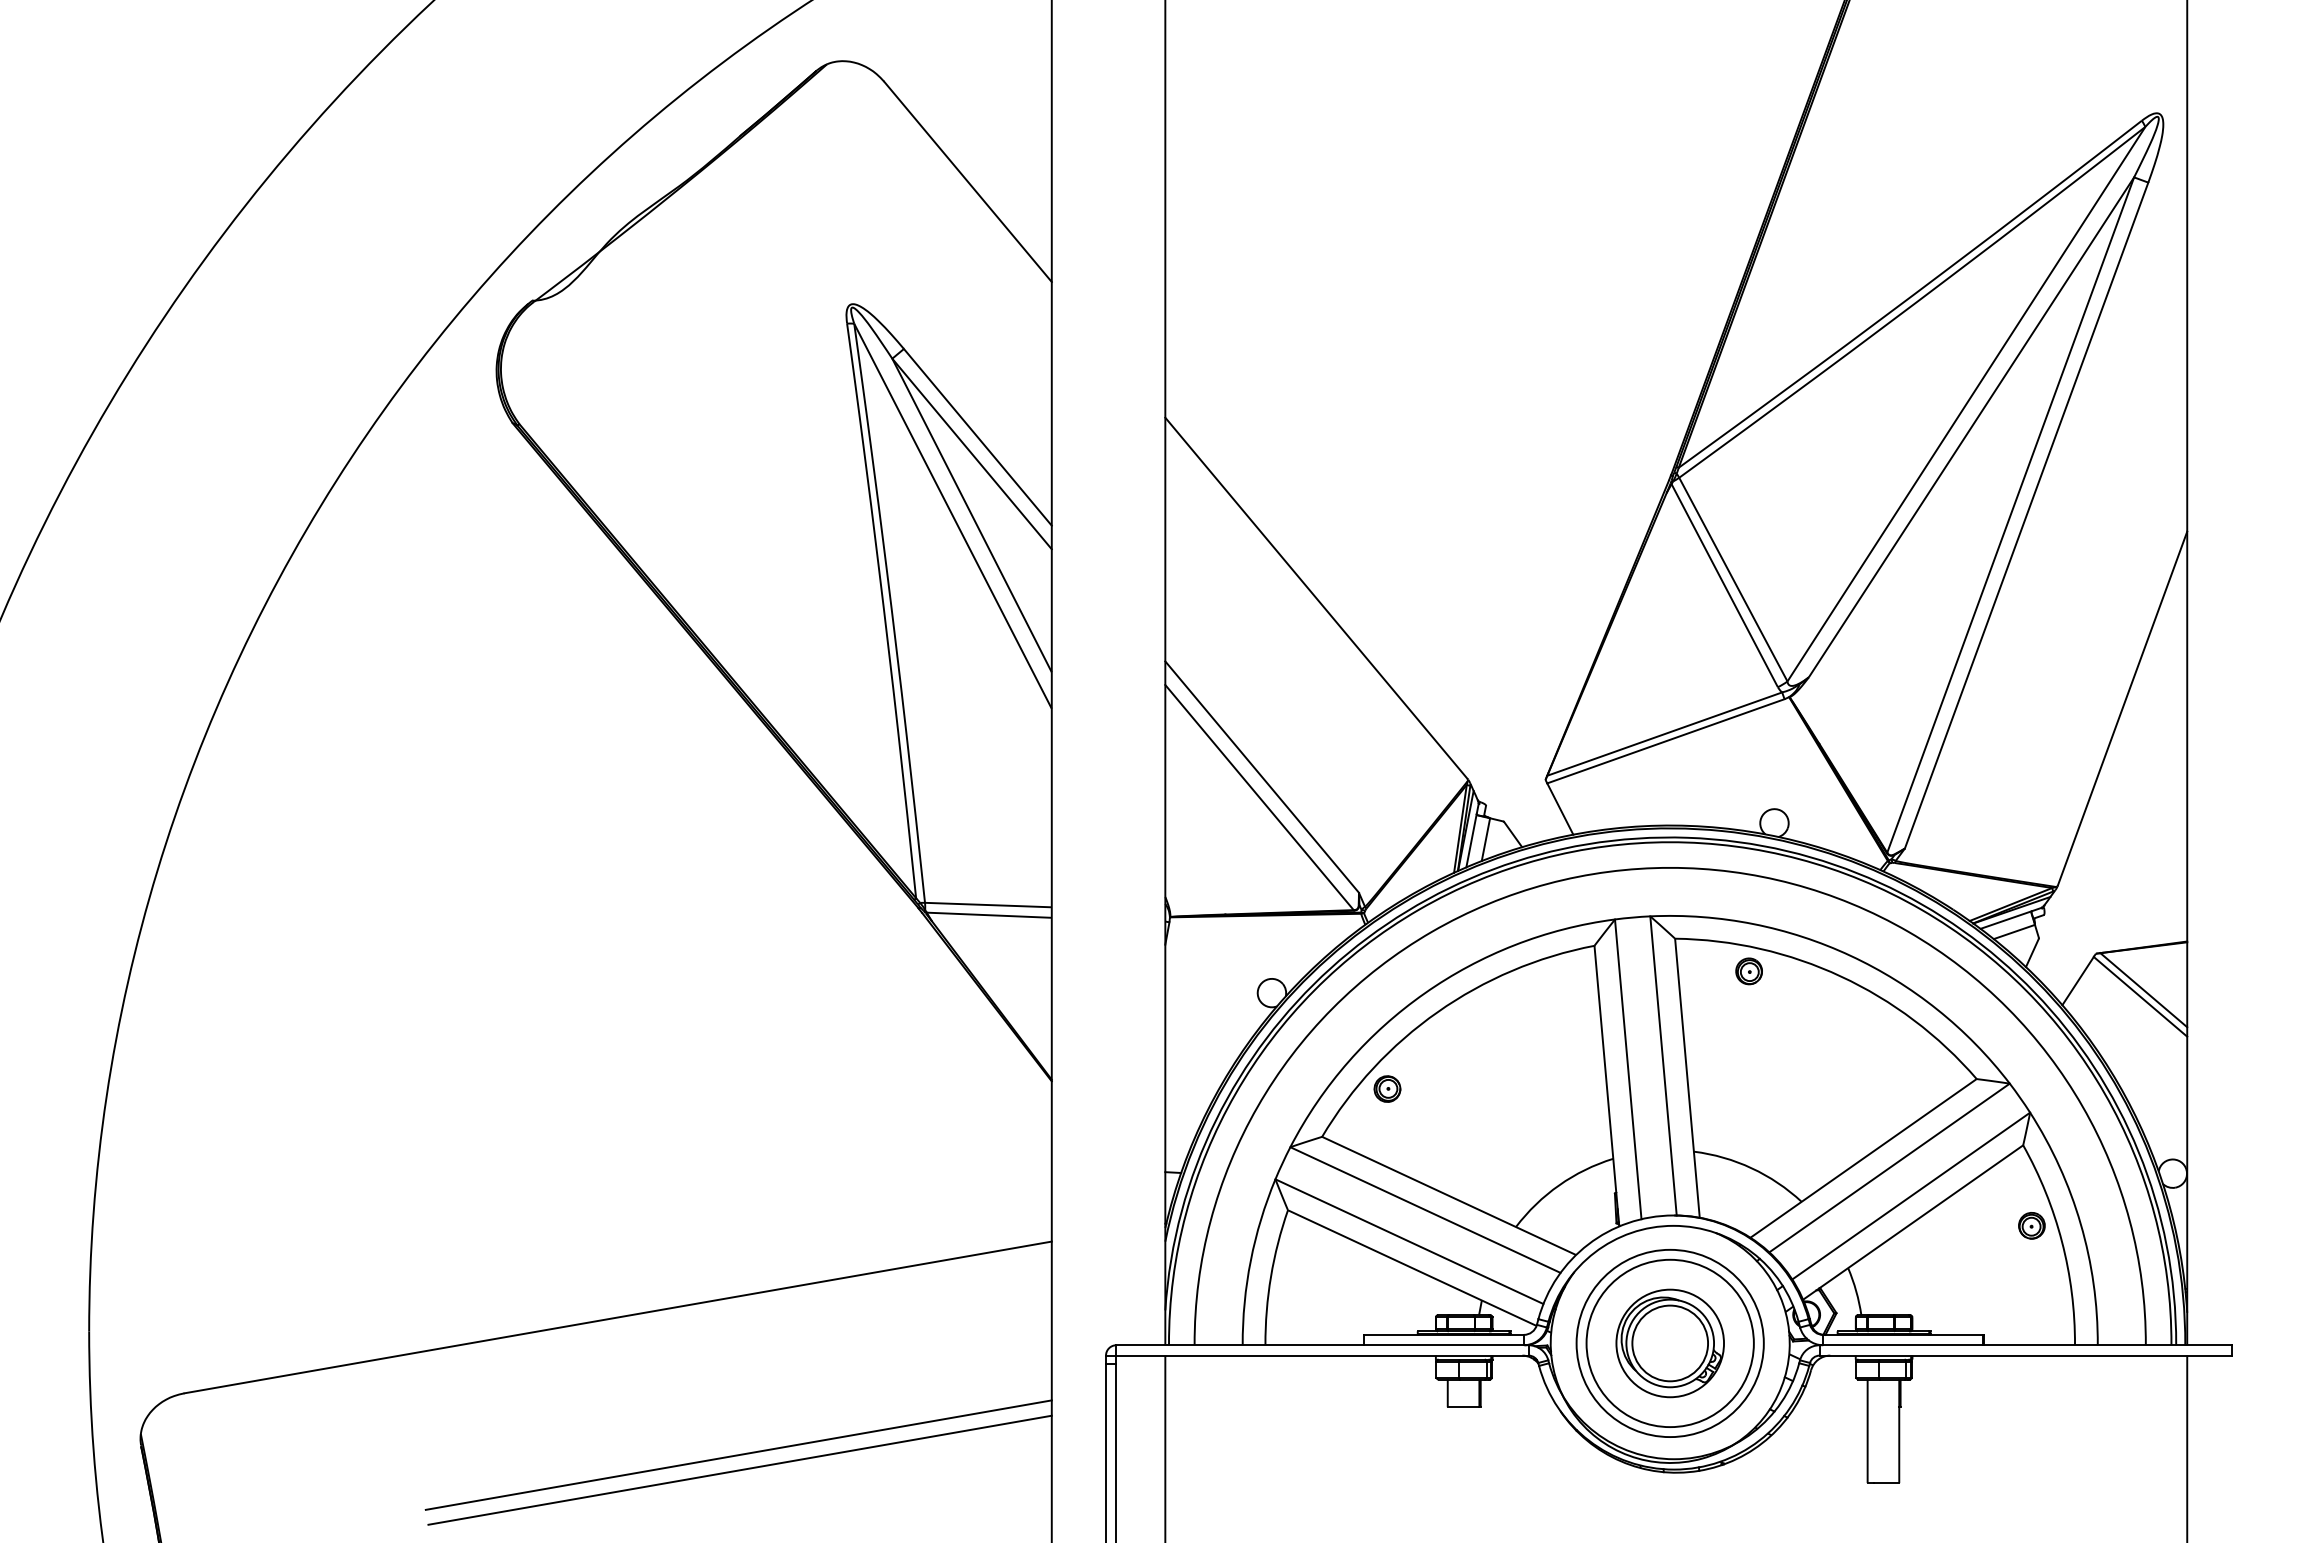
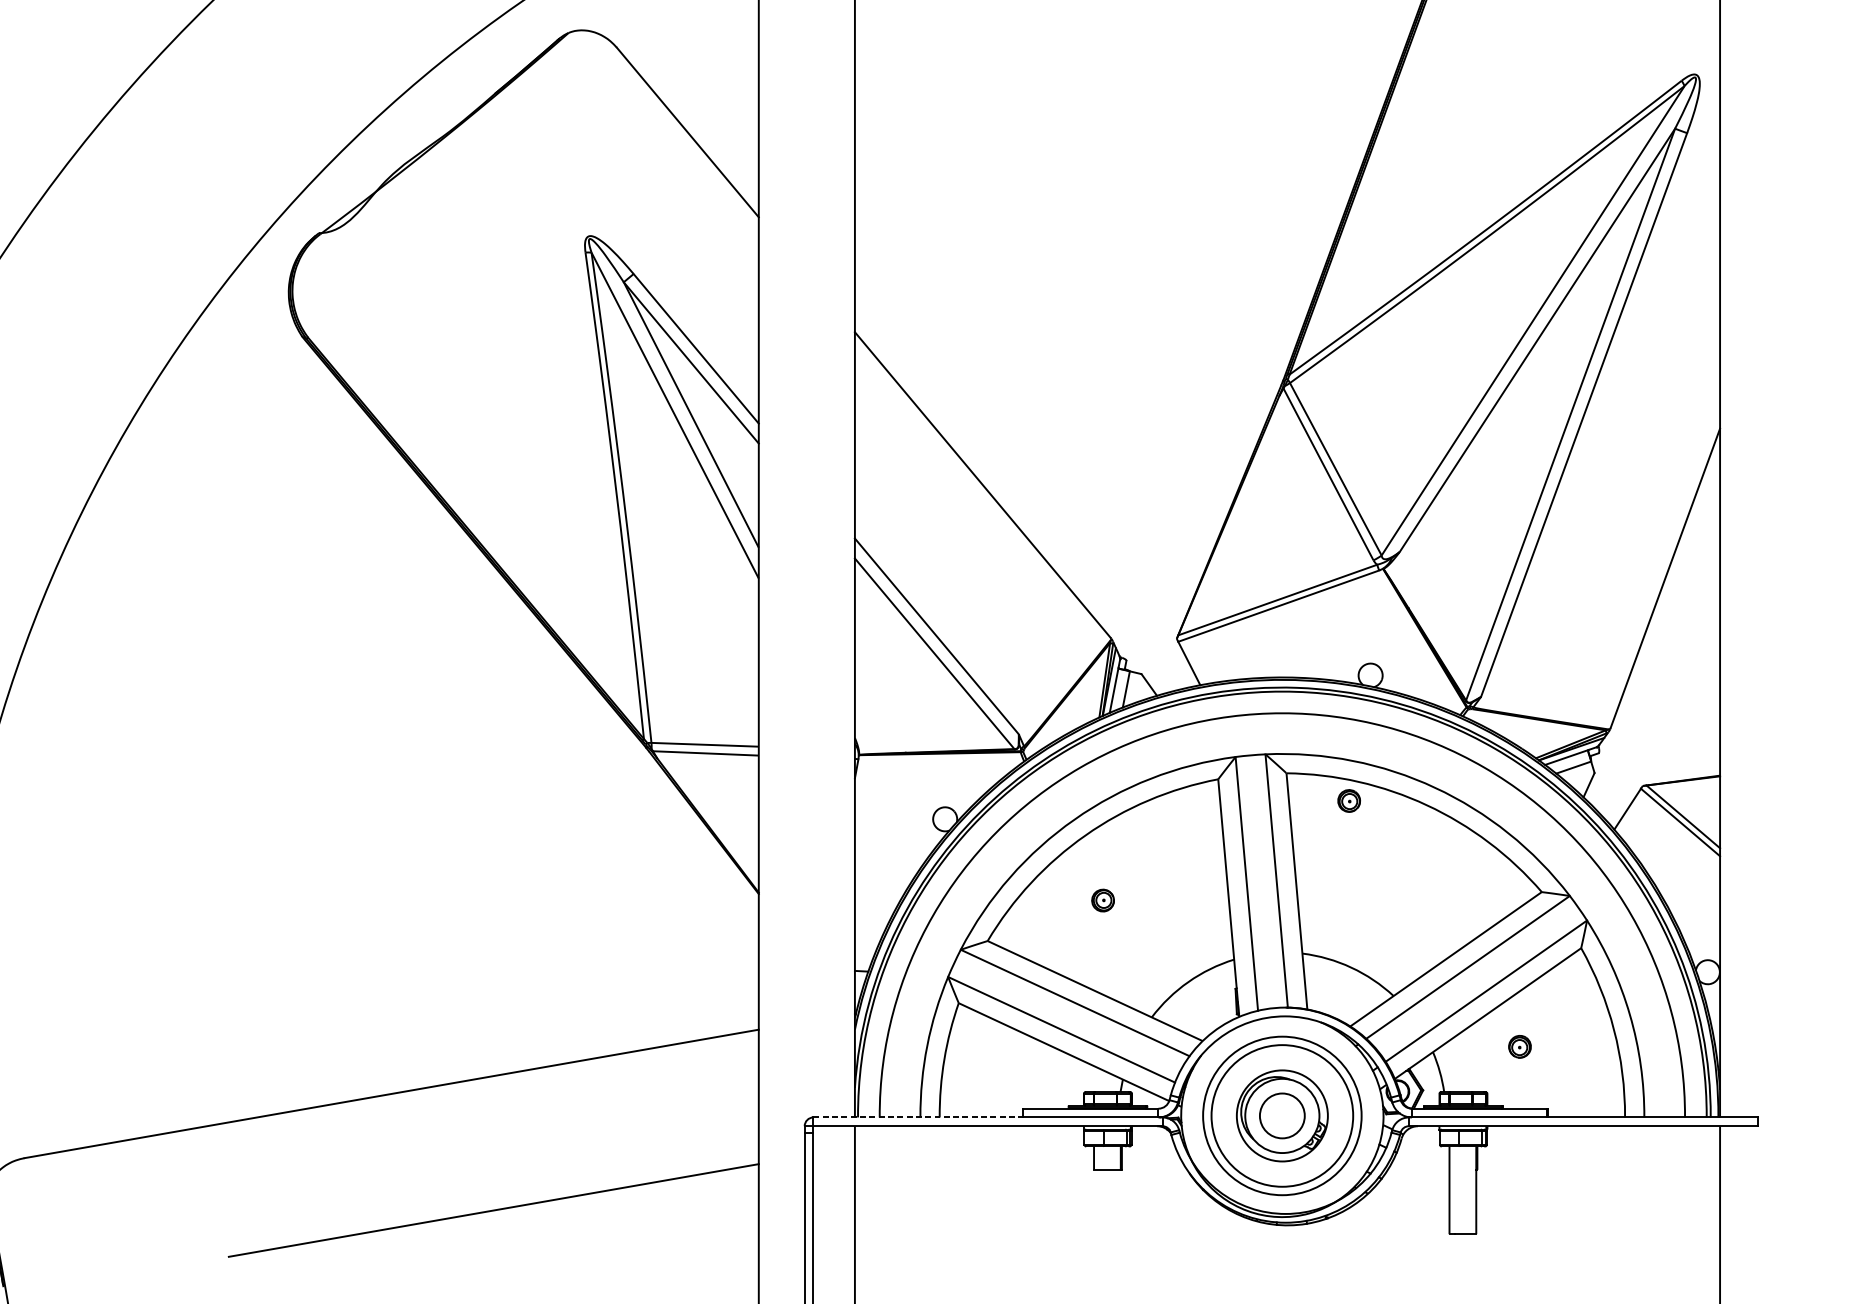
part: (1387, 1088) -> (1103, 900), moved
part: (2031, 1225) -> (1519, 1046), moved
circle: (1670, 1343) -> (1282, 1115), size x0.7
line: (1240, 1345) -> (918, 1117), solid -> dashed
line: (739, 1469) -> (494, 1222), removed

